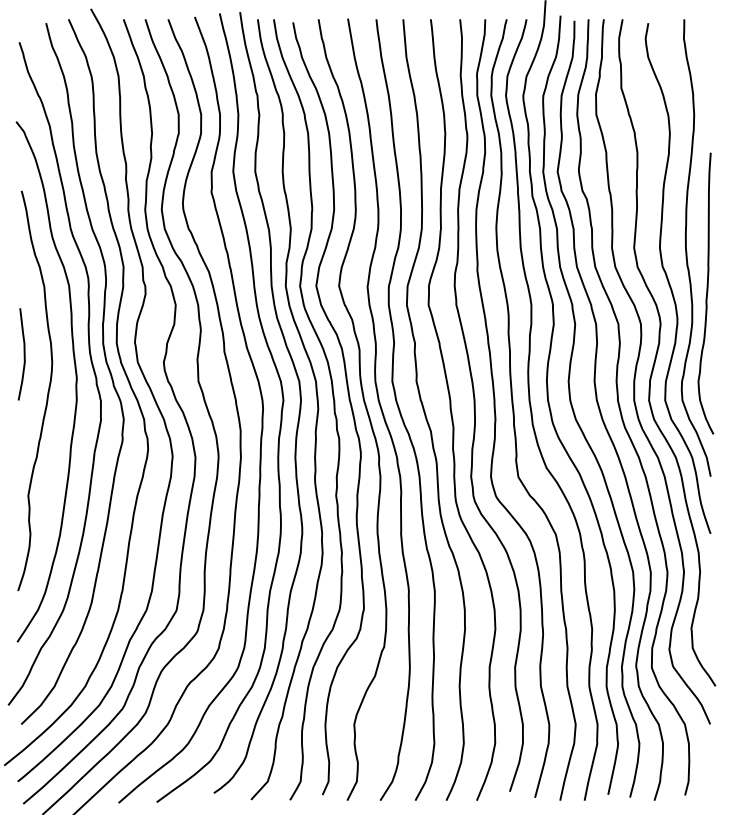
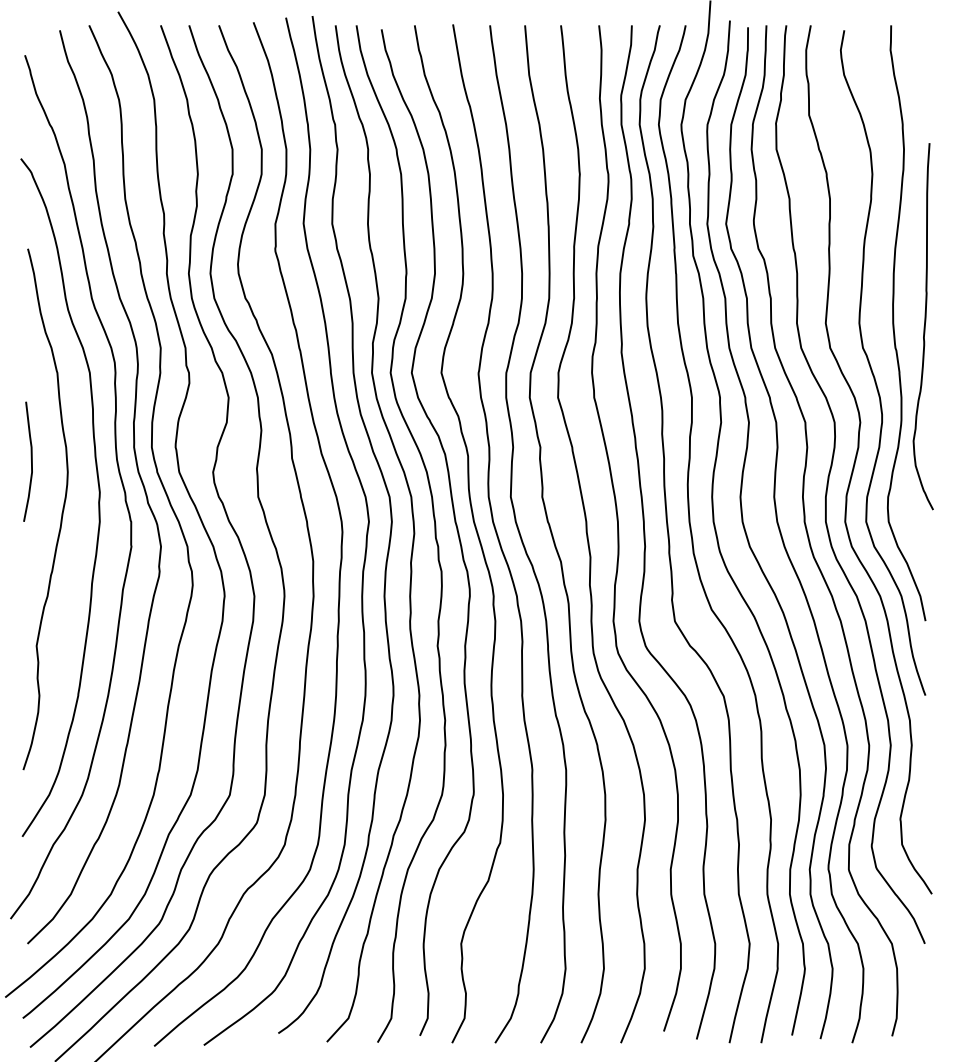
curve: (706, 293) -> (923, 326), moved

